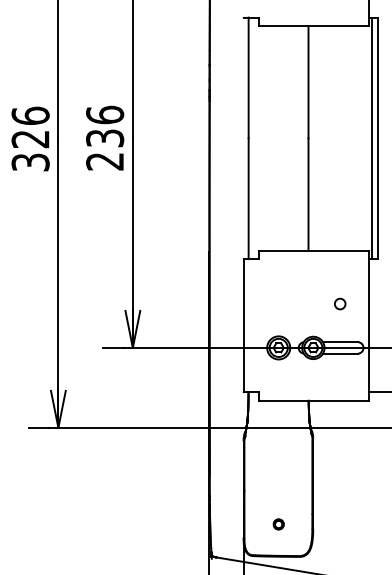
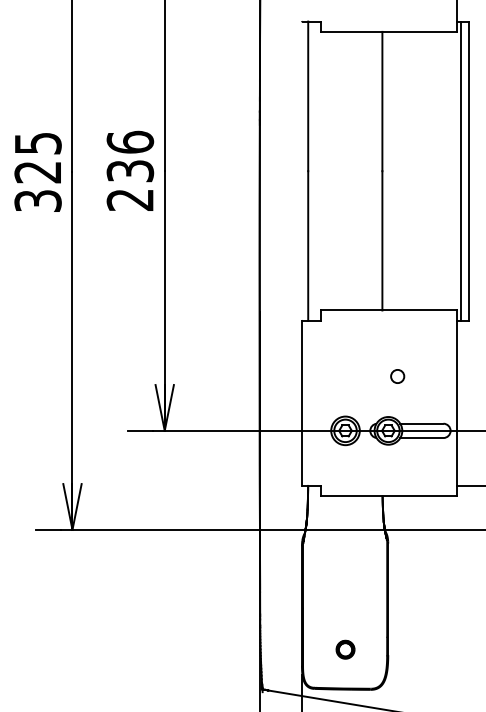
text: (30, 116) -> (37, 143), 326 -> 325
circle: (340, 304) -> (397, 376), moved
part: (278, 524) -> (345, 649), size x1.43

